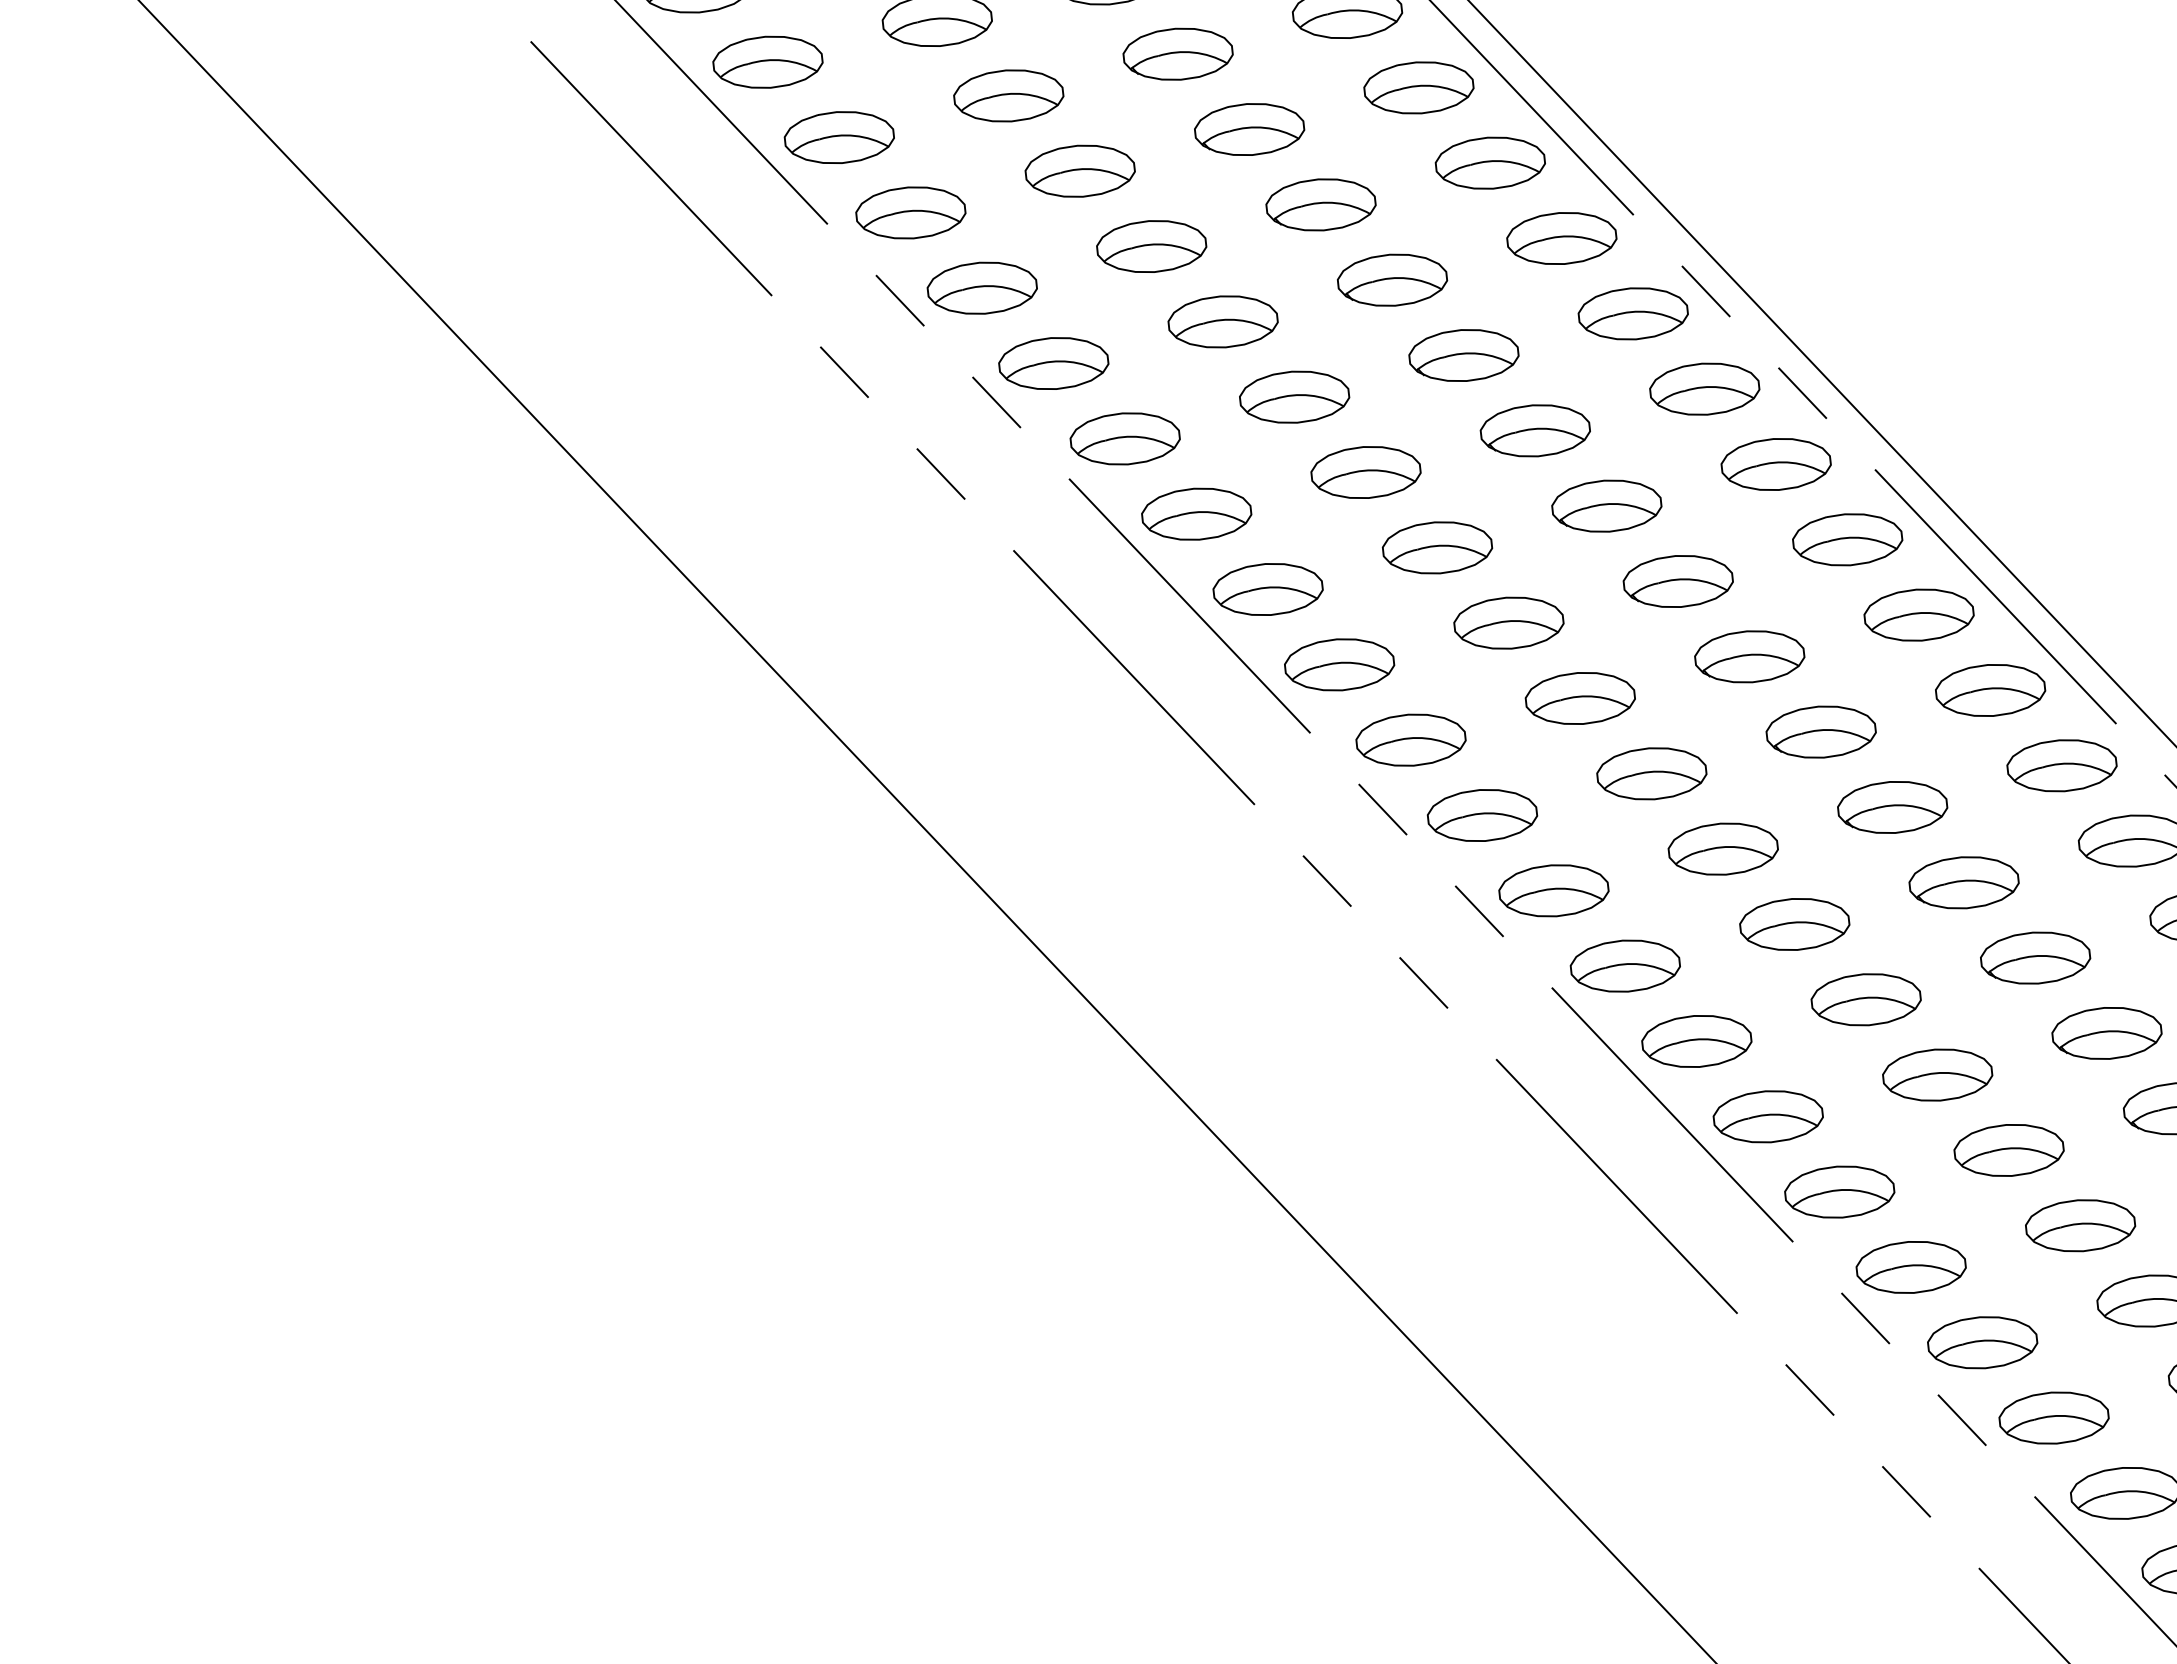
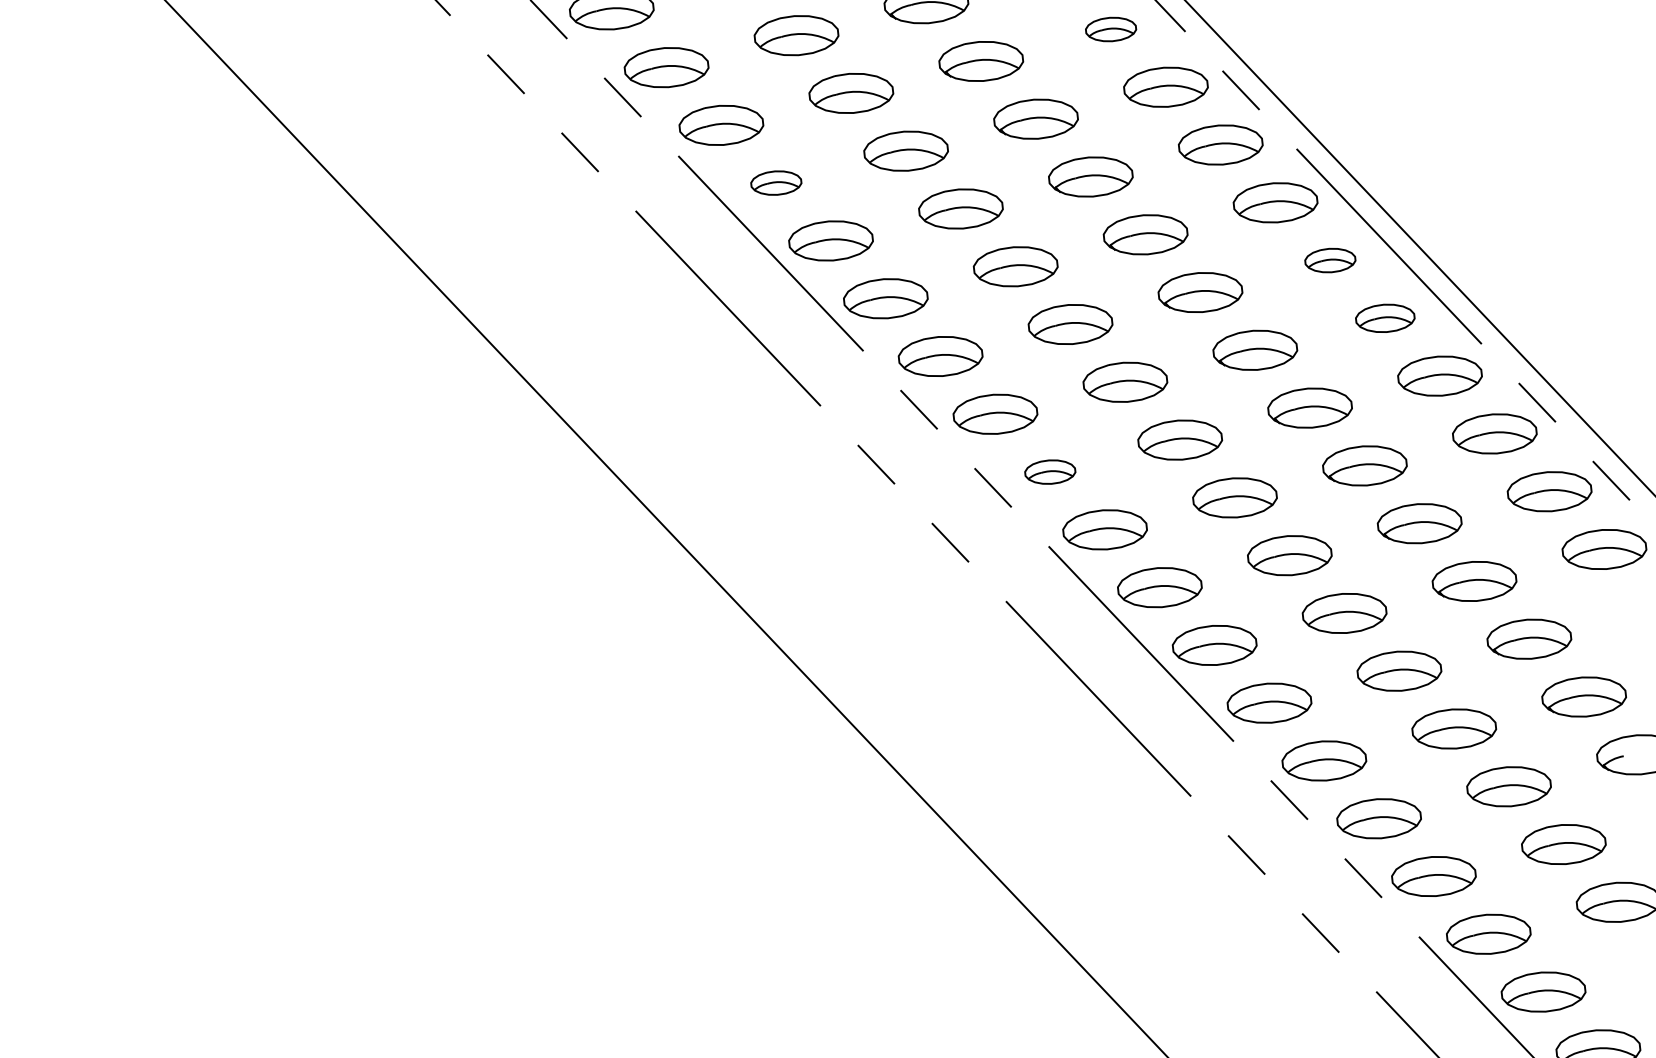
part: (1632, 313) -> (1110, 29), size x0.6
part: (1196, 513) -> (776, 182), size x0.6
part: (1918, 614) -> (1329, 260), size x0.6
part: (1990, 690) -> (1385, 318), size x0.7
part: (1553, 890) -> (1049, 471), size x0.6

